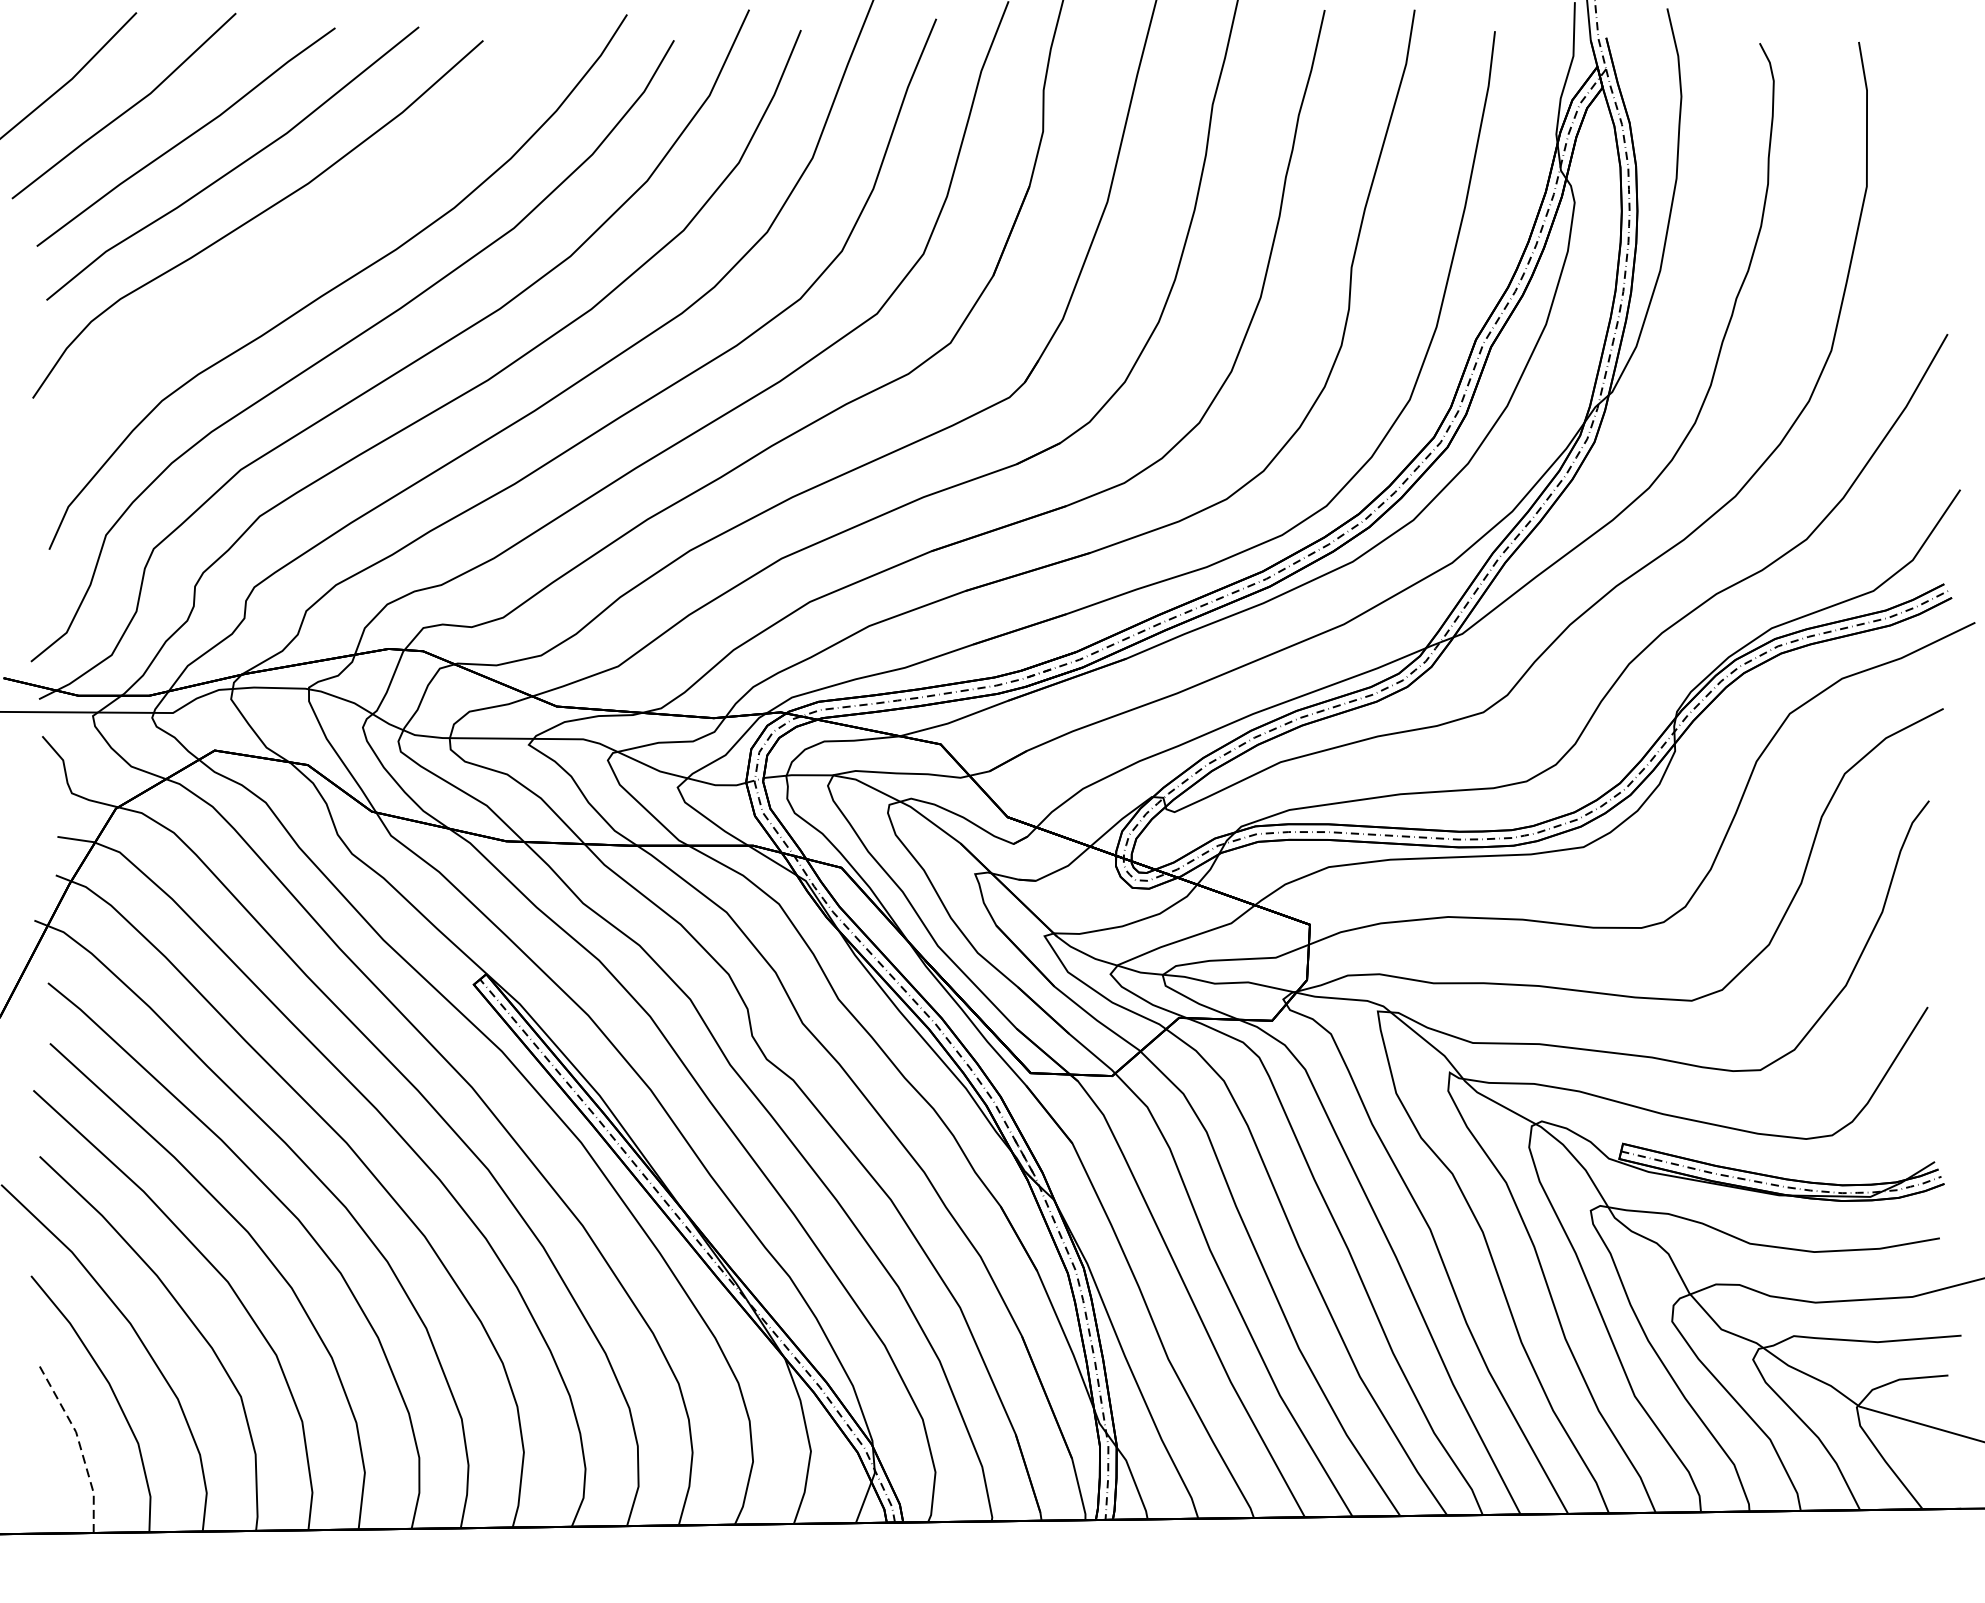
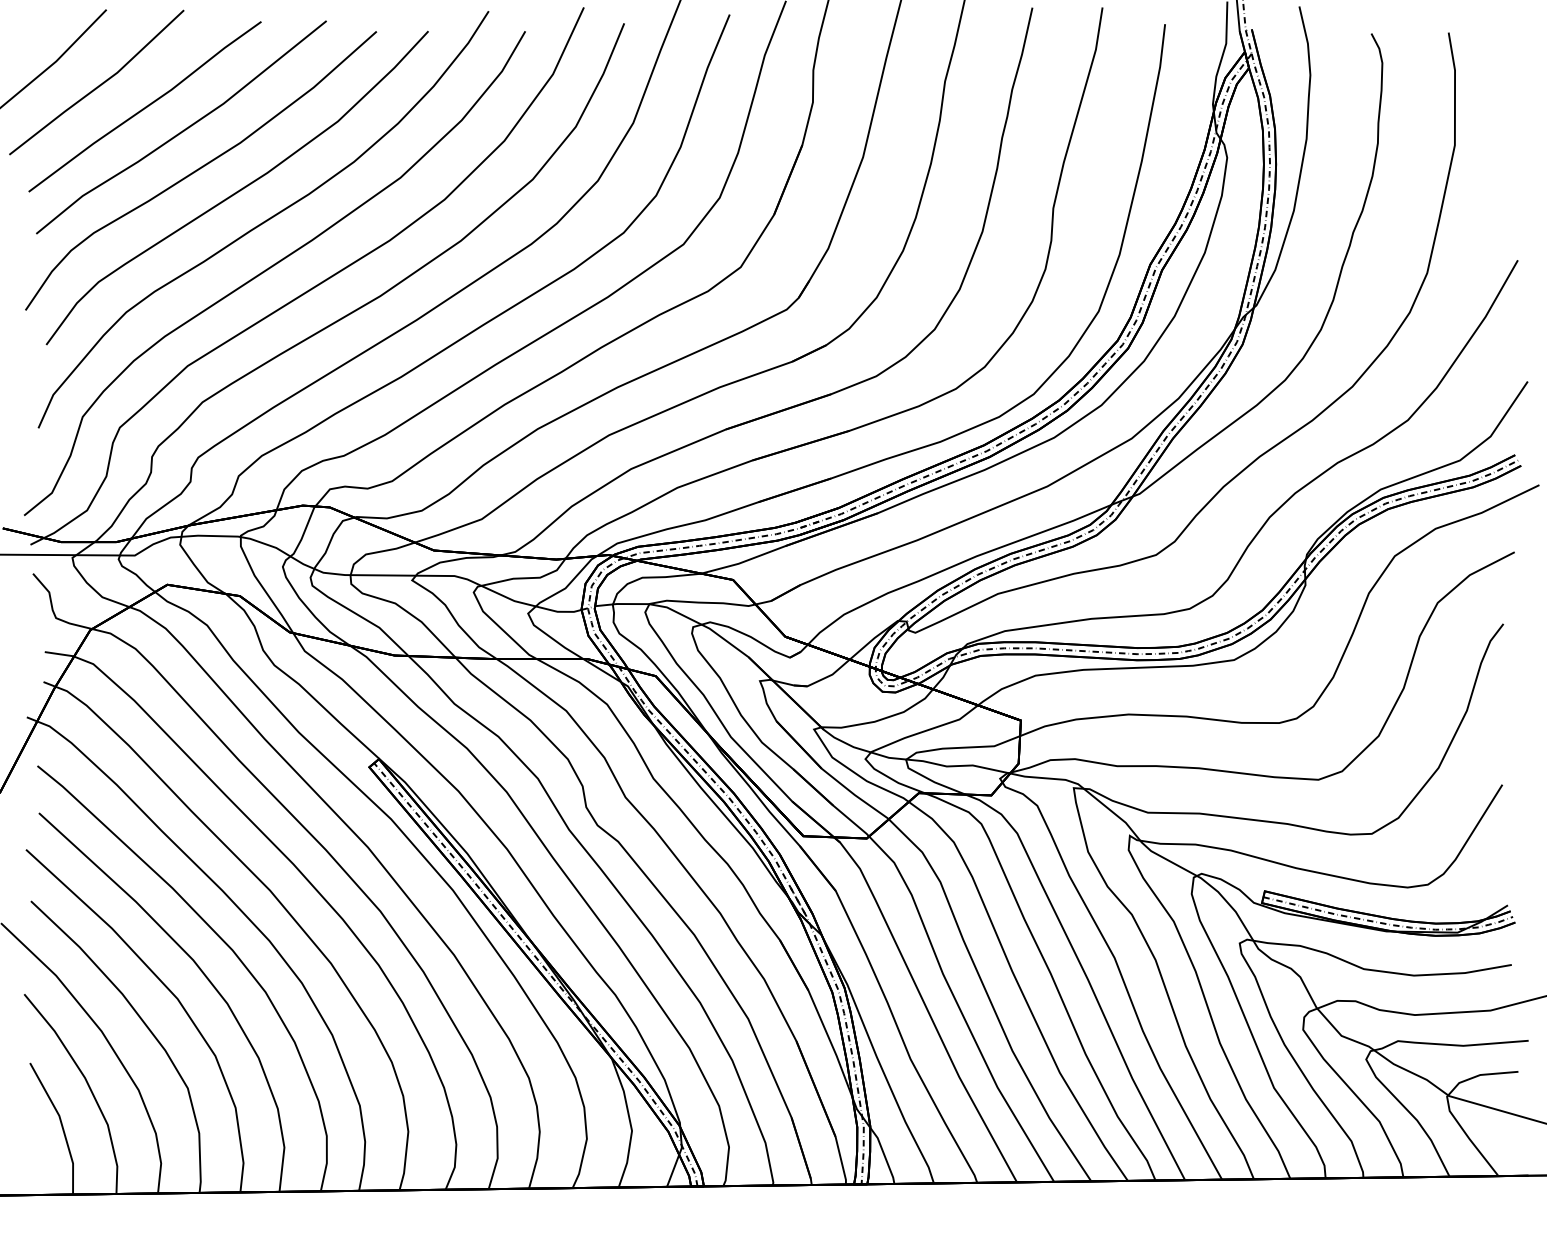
curve: (307, 243) -> (239, 189), added
line: (80, 1444) -> (62, 1125), dashed -> solid

